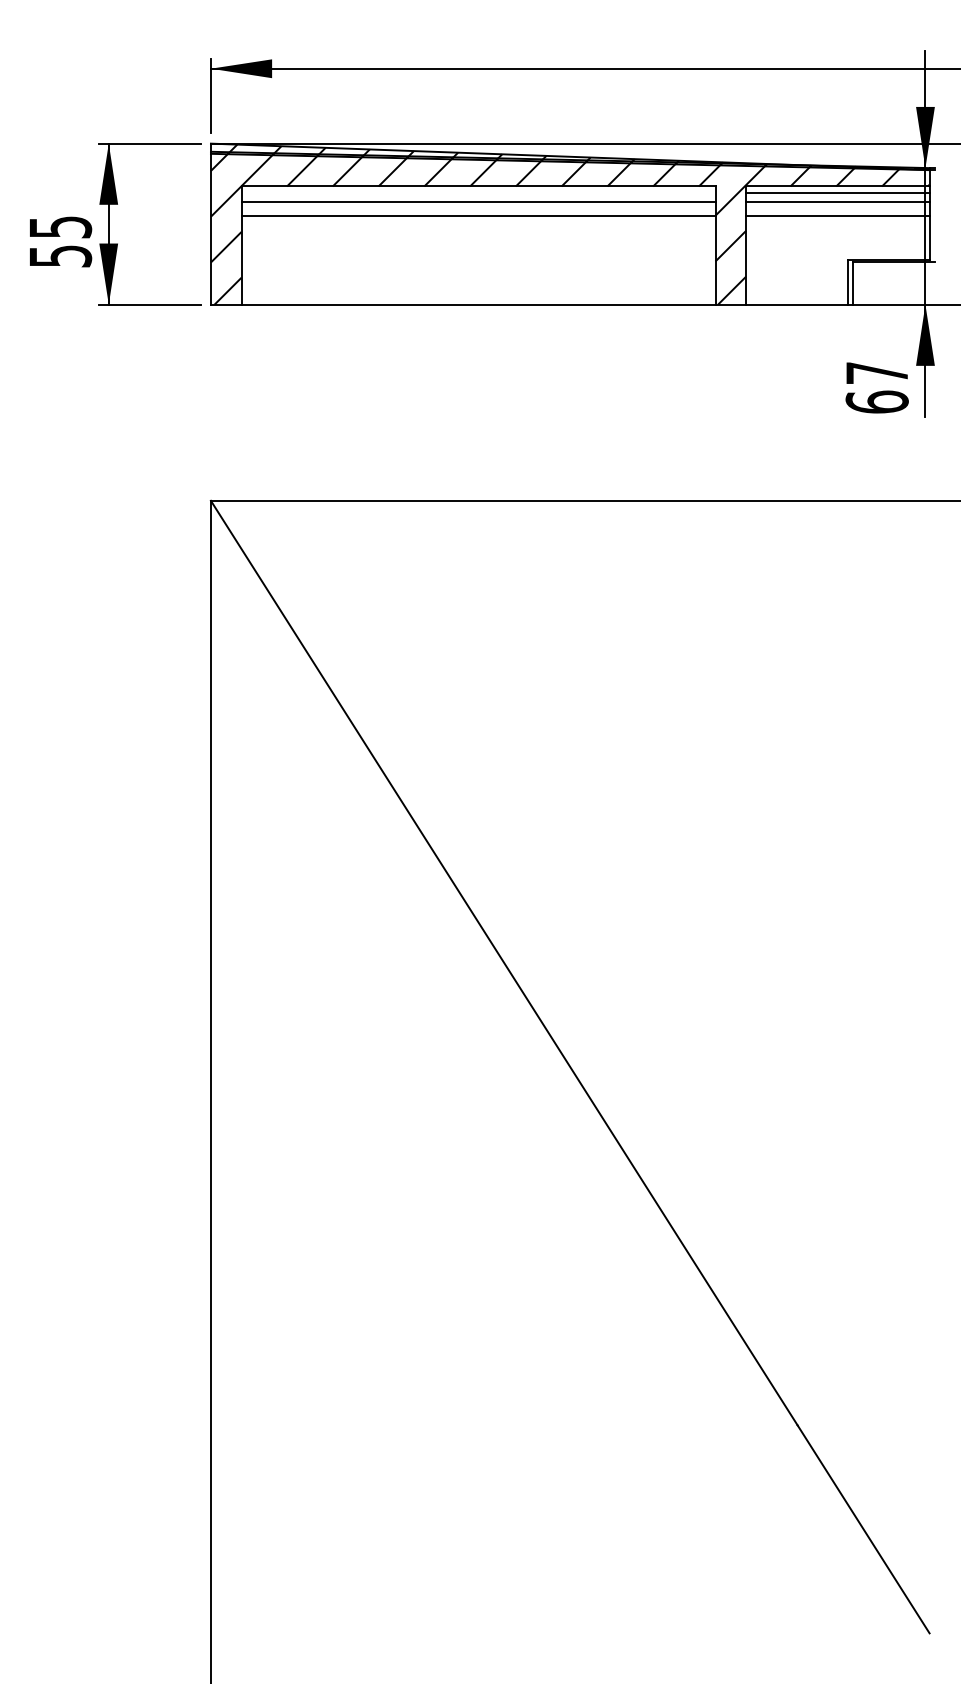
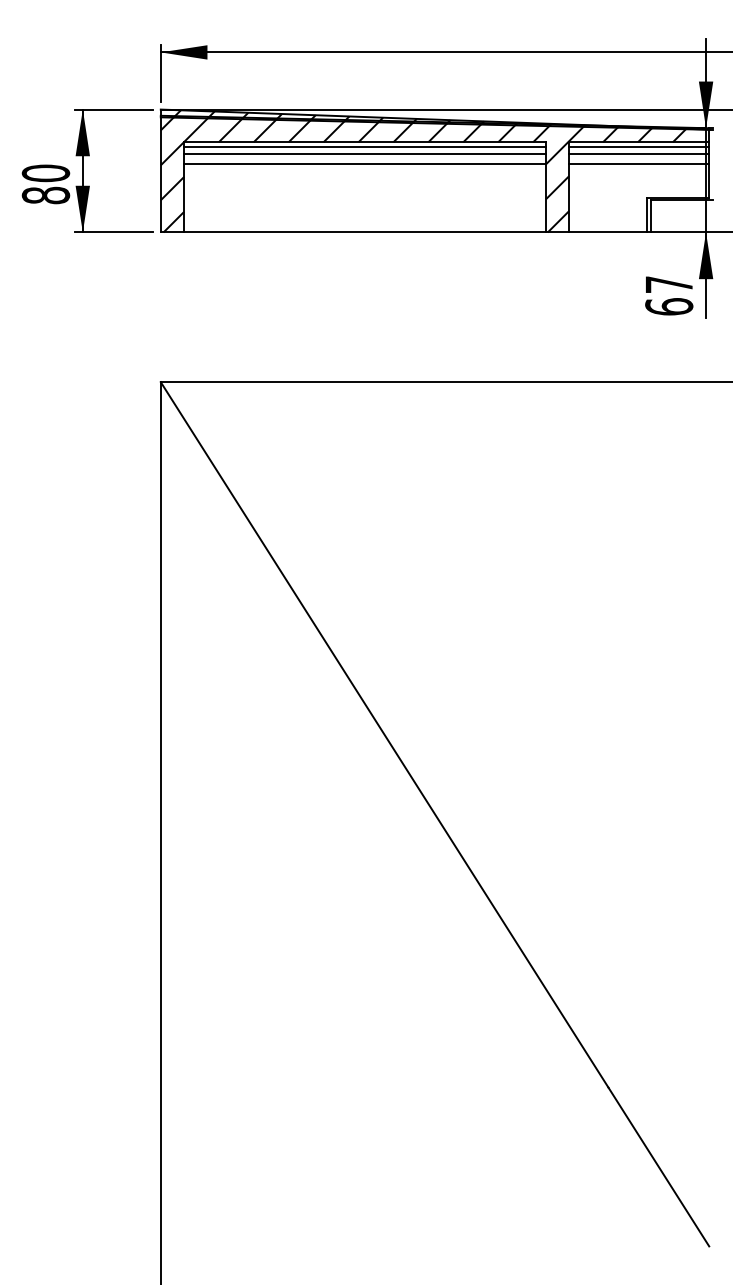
line: (477, 193) -> (364, 147), added
text: (59, 241) -> (45, 184), 55 -> 80

